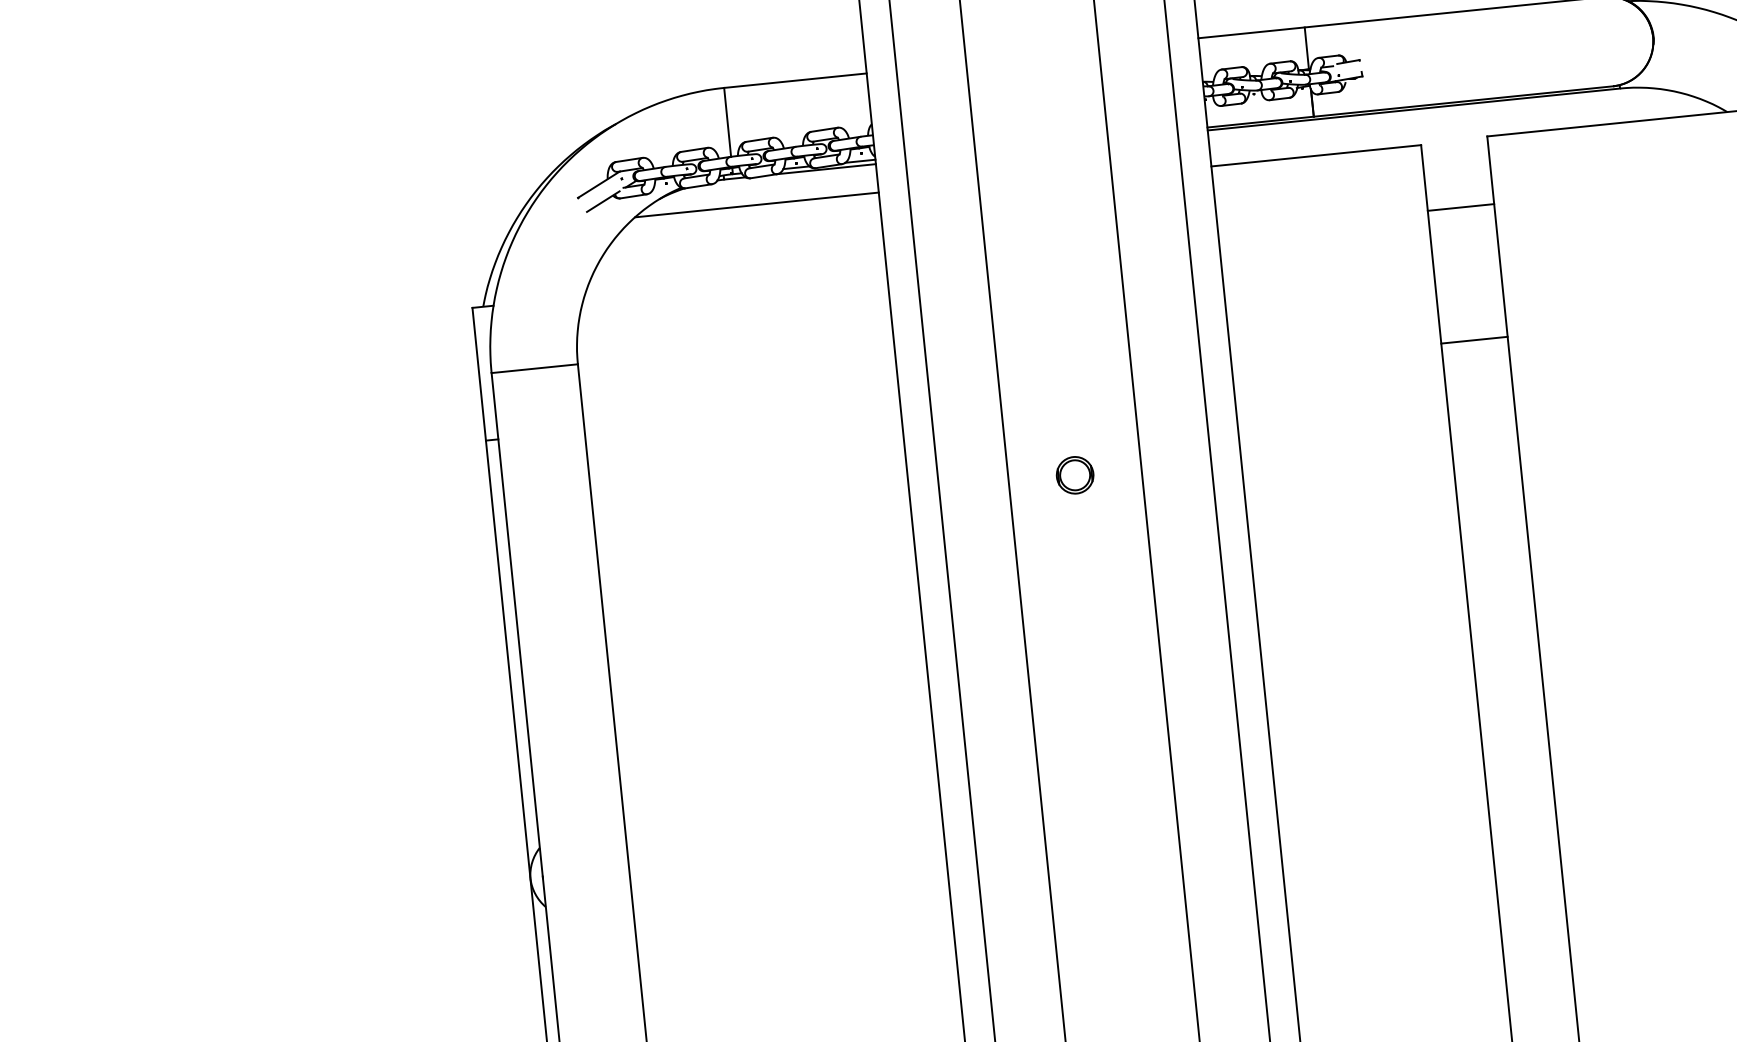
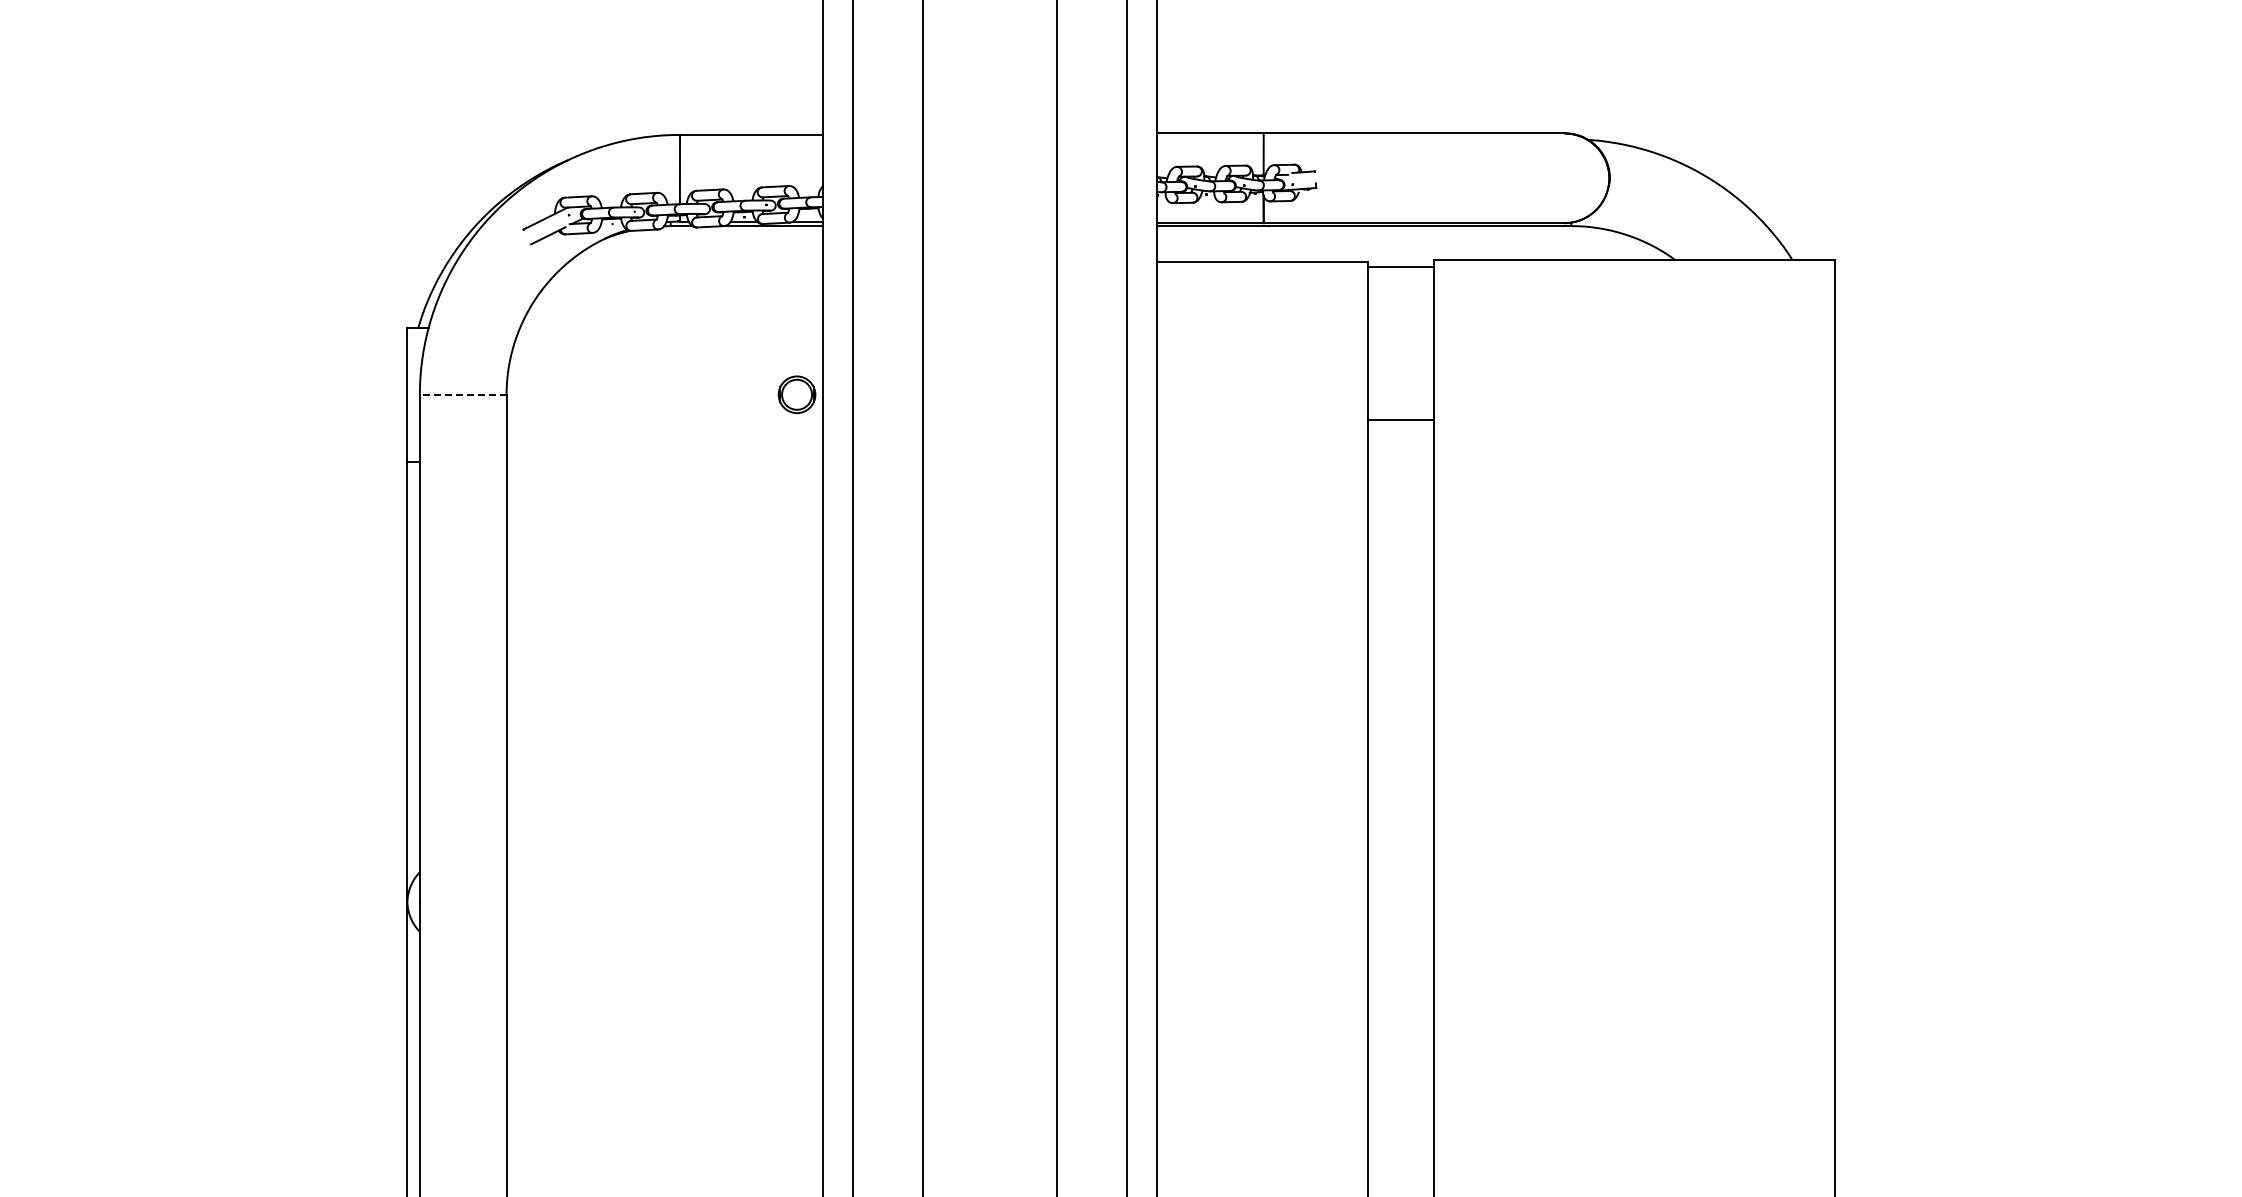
line: (756, 204) -> (700, 254), removed
line: (1460, 207) -> (1400, 267), moved
line: (1473, 340) -> (1400, 419), moved
line: (534, 369) -> (462, 395), solid -> dashed
part: (1074, 475) -> (796, 394), moved

